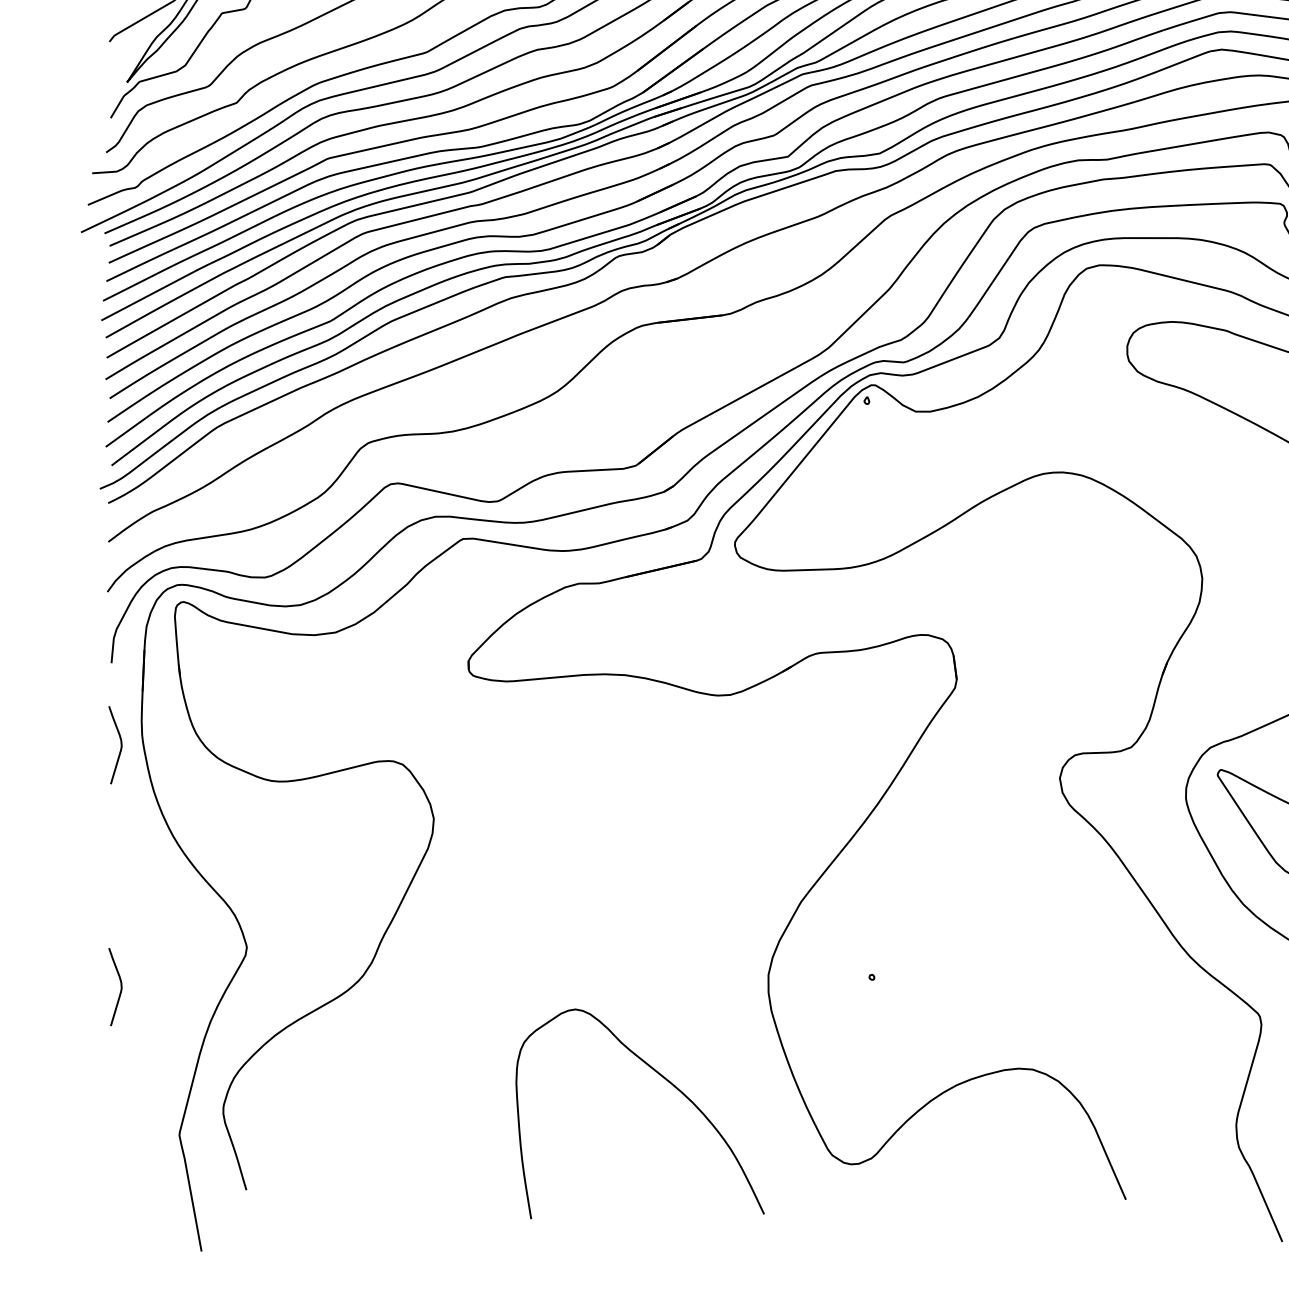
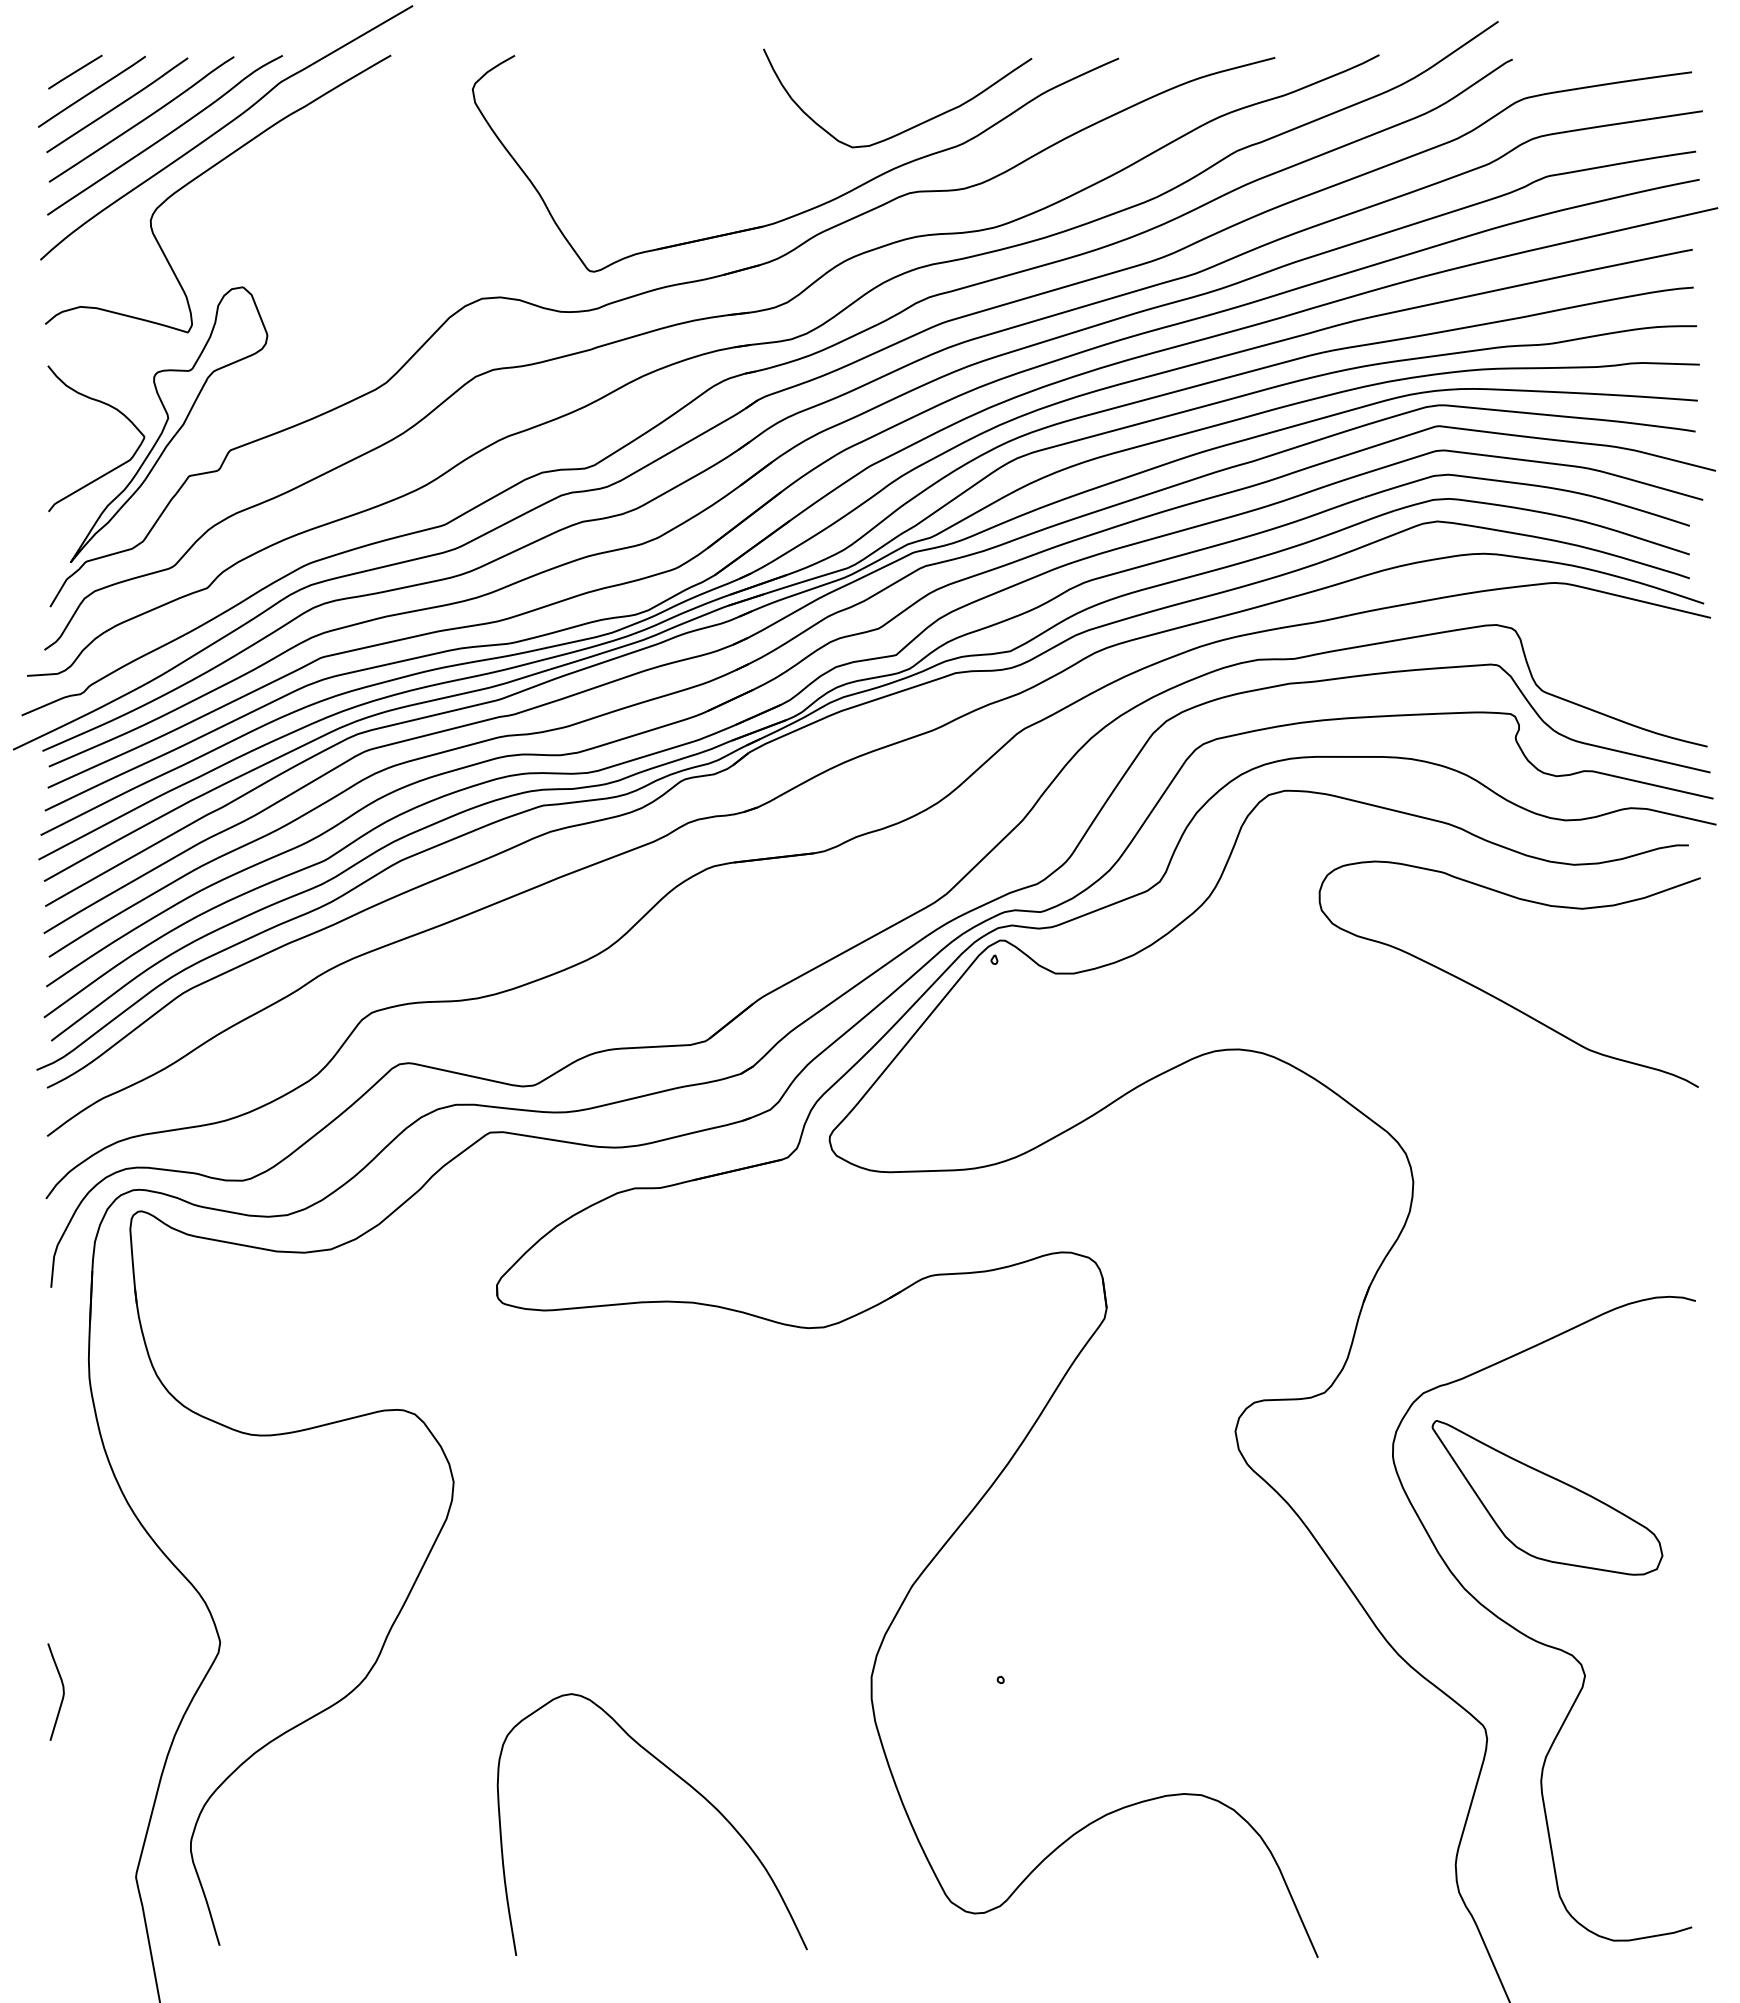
curve: (120, 744) -> (62, 1389), removed
curve: (665, 1080) -> (684, 1782), moved

